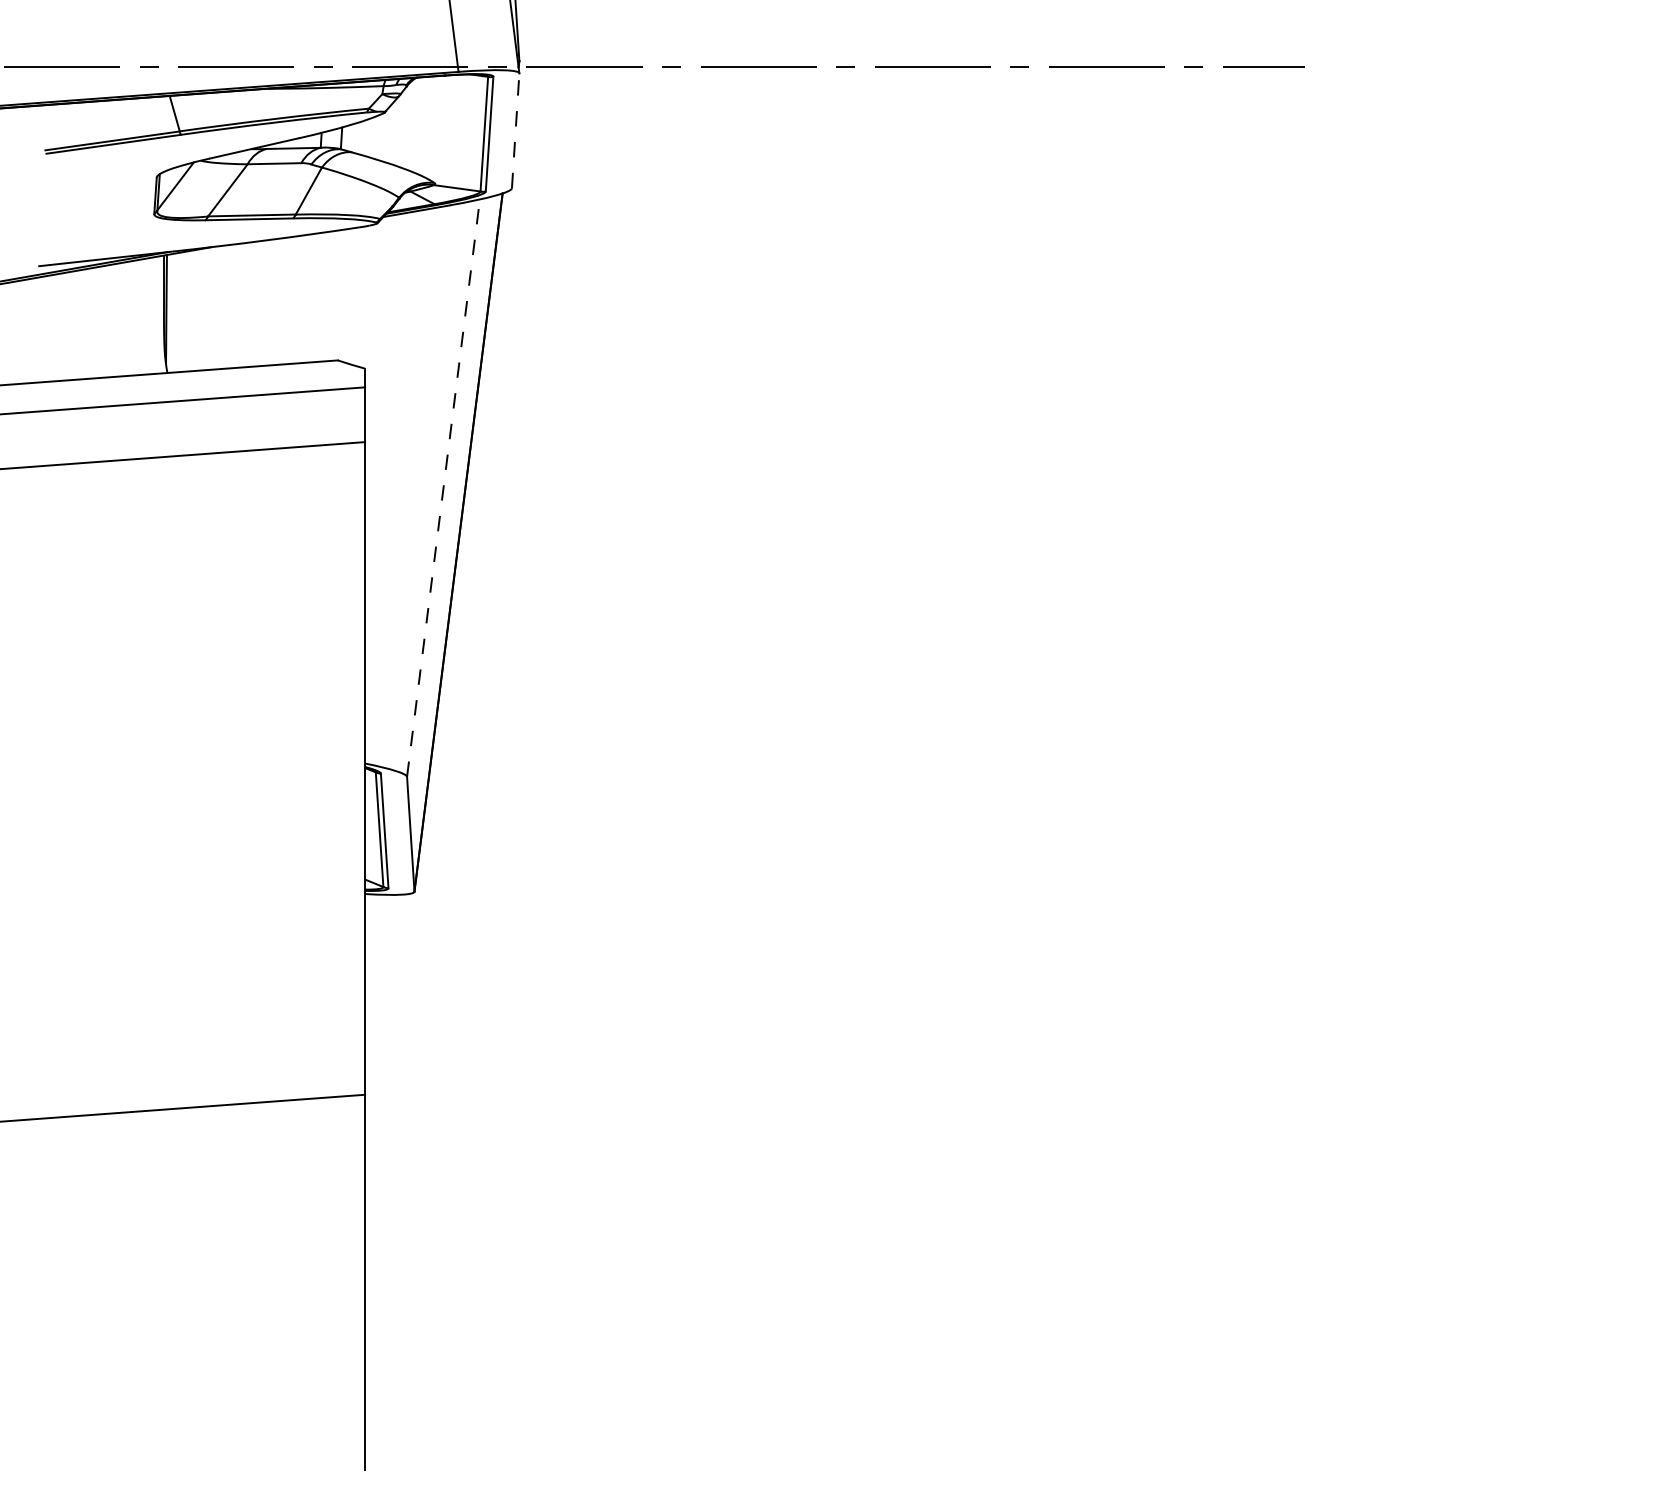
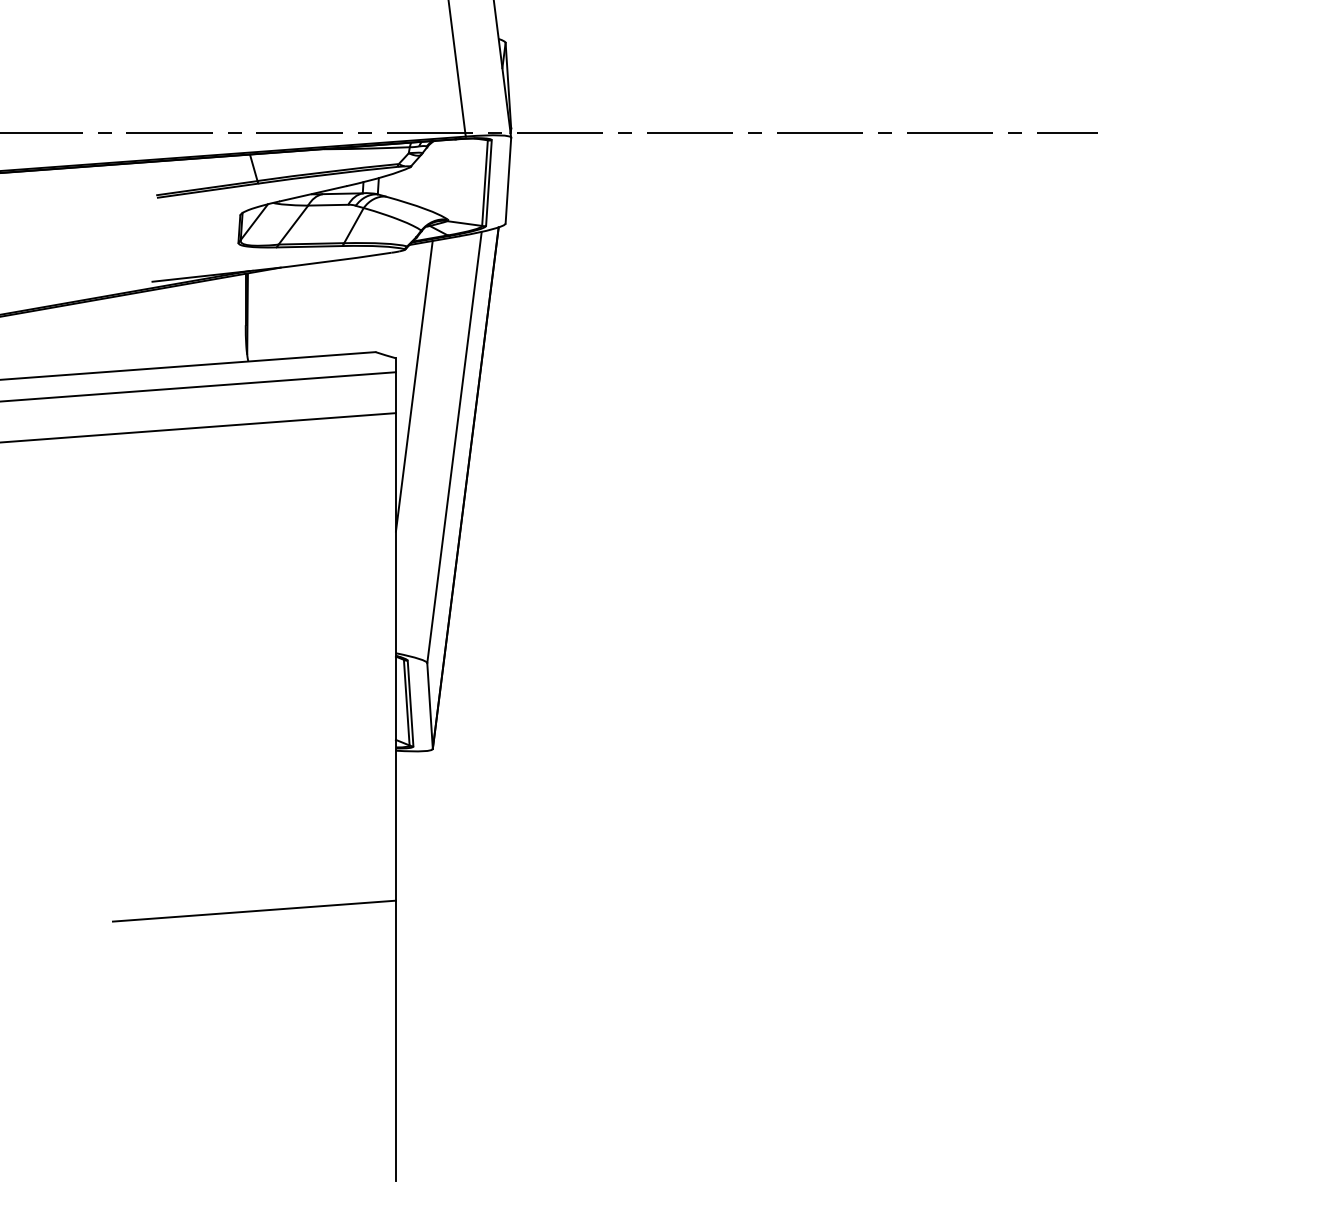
line: (515, 130) -> (508, 180), dashed -> solid
line: (388, 405) -> (413, 385), added
line: (443, 488) -> (454, 447), dashed -> solid

